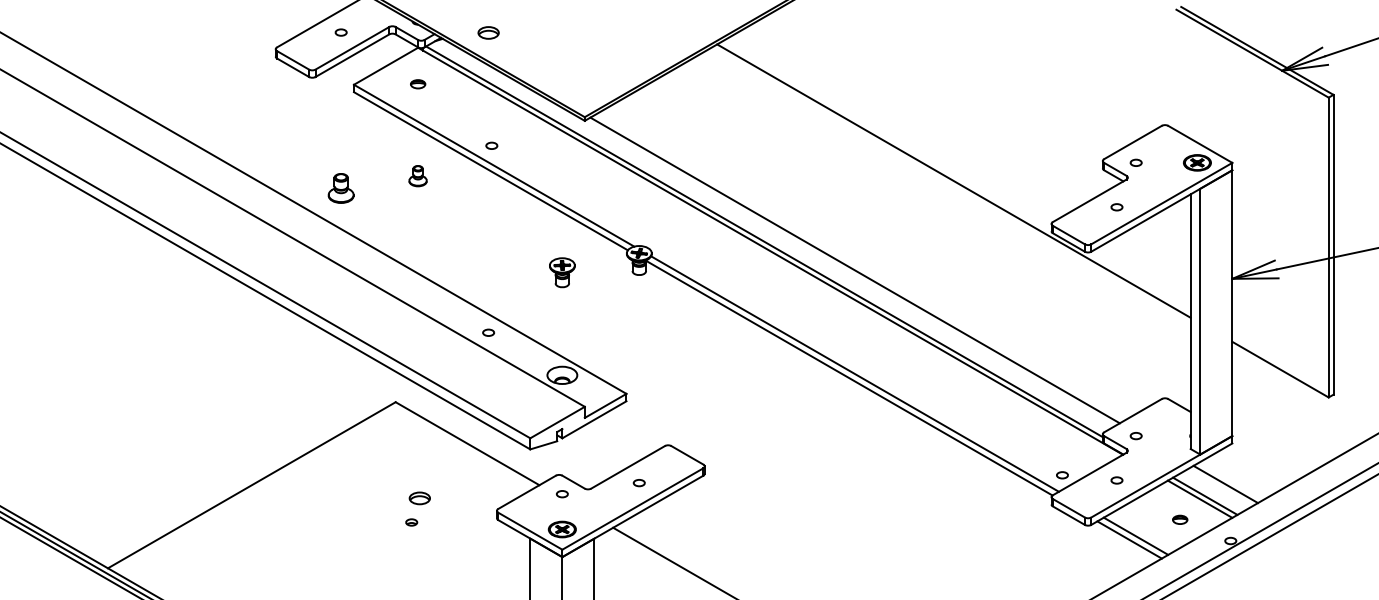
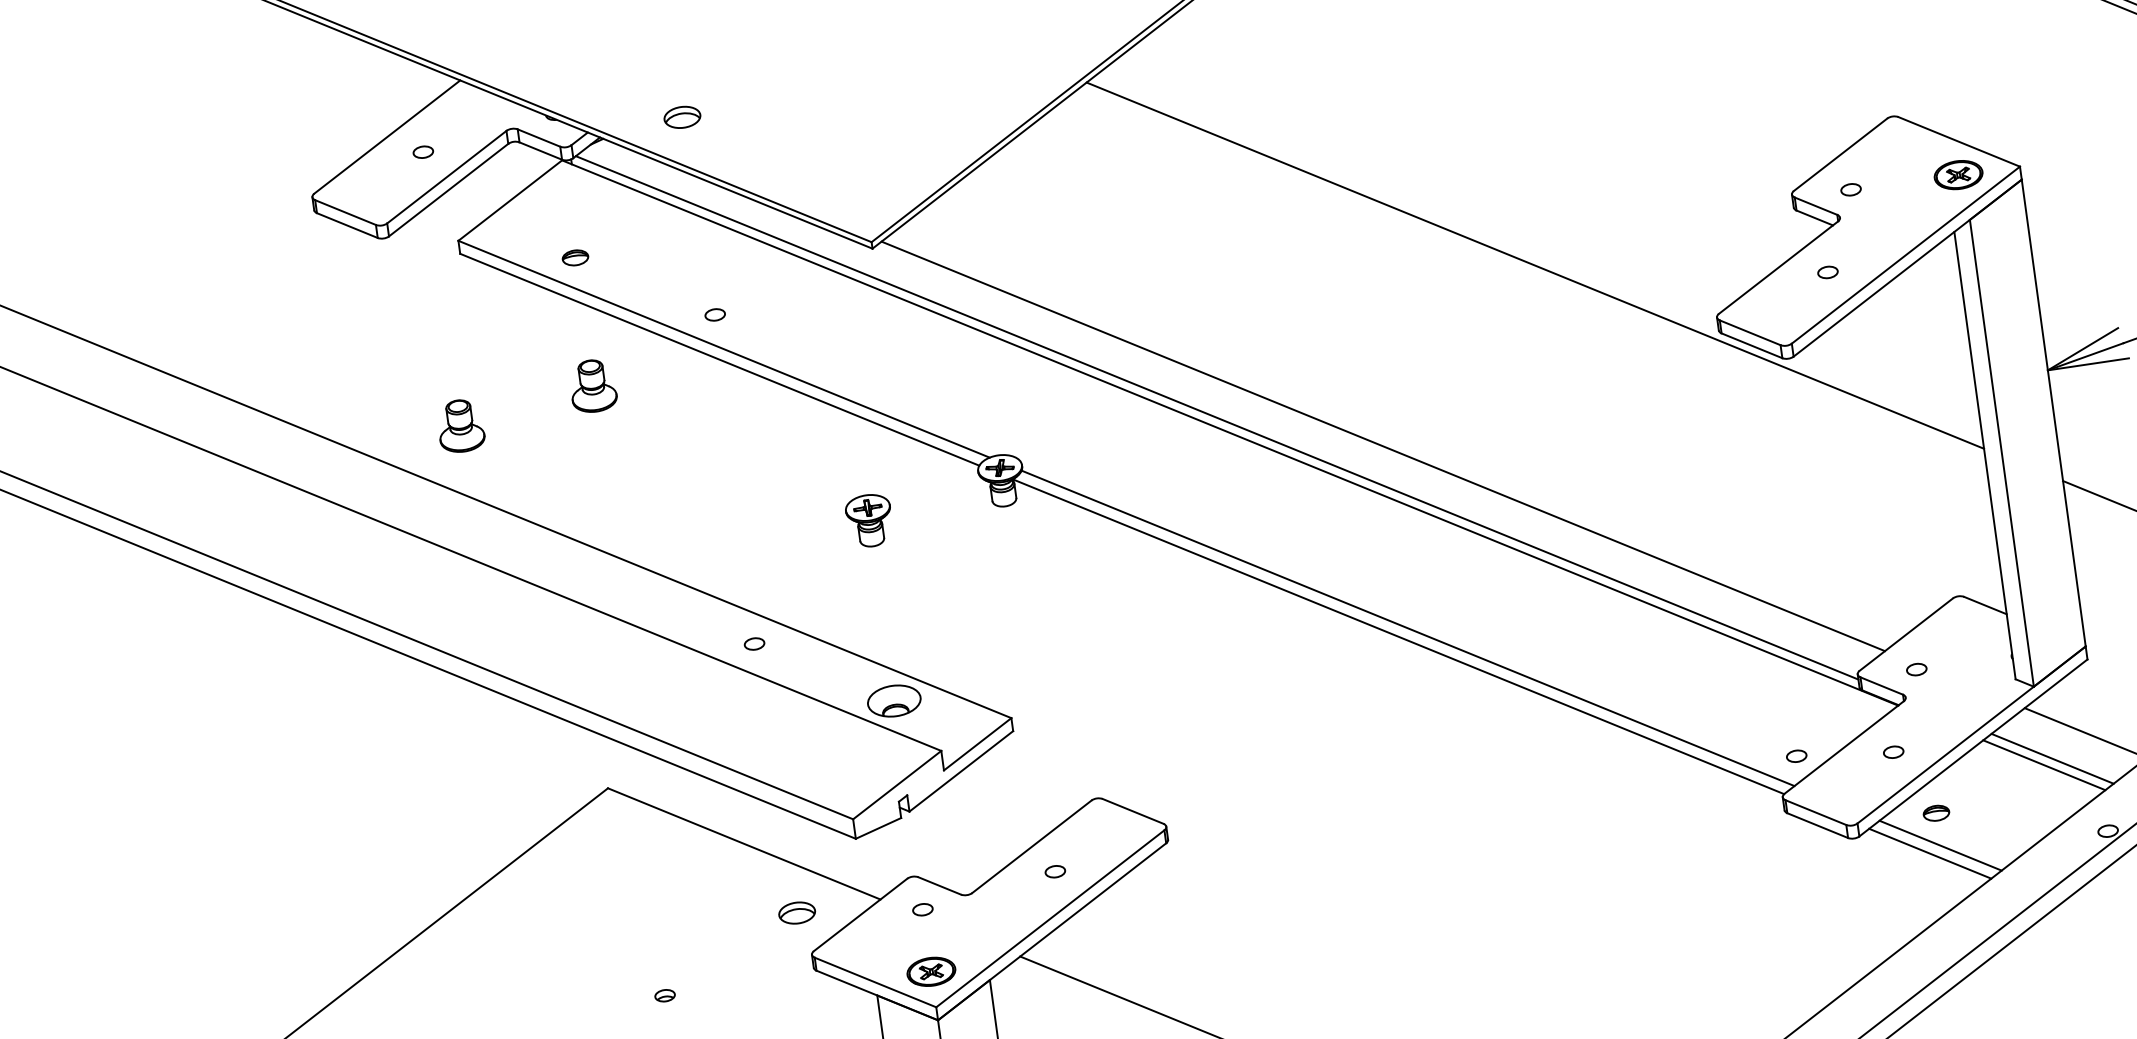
part: (418, 84) -> (576, 258), moved
part: (417, 175) -> (591, 384), size x1.43
part: (419, 498) -> (796, 913), moved
part: (1180, 519) -> (1936, 812), moved

